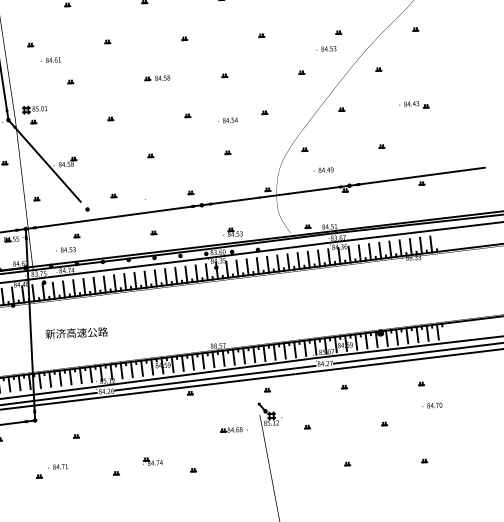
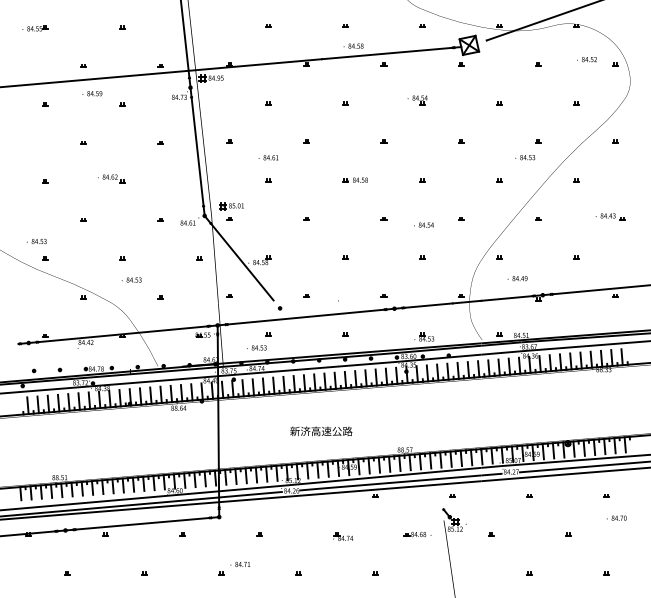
text: (50, 59) -> (268, 157), moved
text: (76, 333) -> (321, 431), moved
part: (153, 461) -> (343, 536), moved

